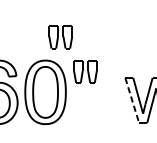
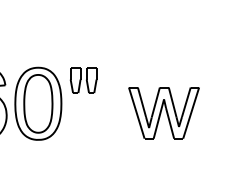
part: (60, 37) -> (55, 41), removed
line: (132, 100) -> (136, 113), dashed -> solid

